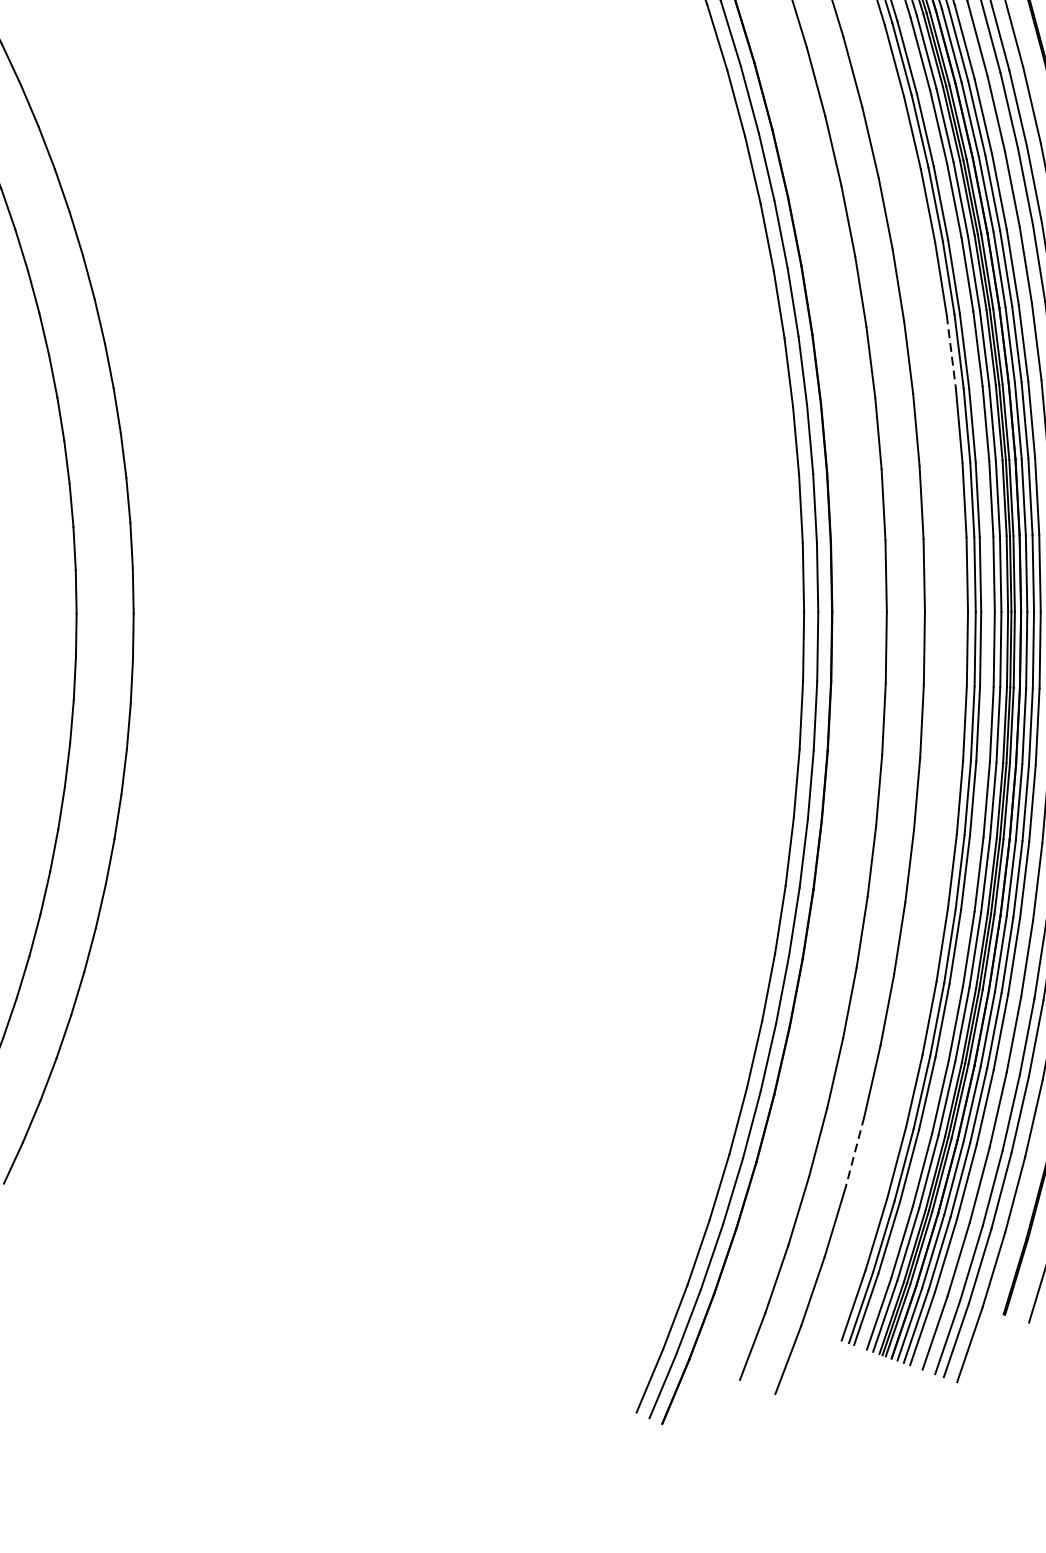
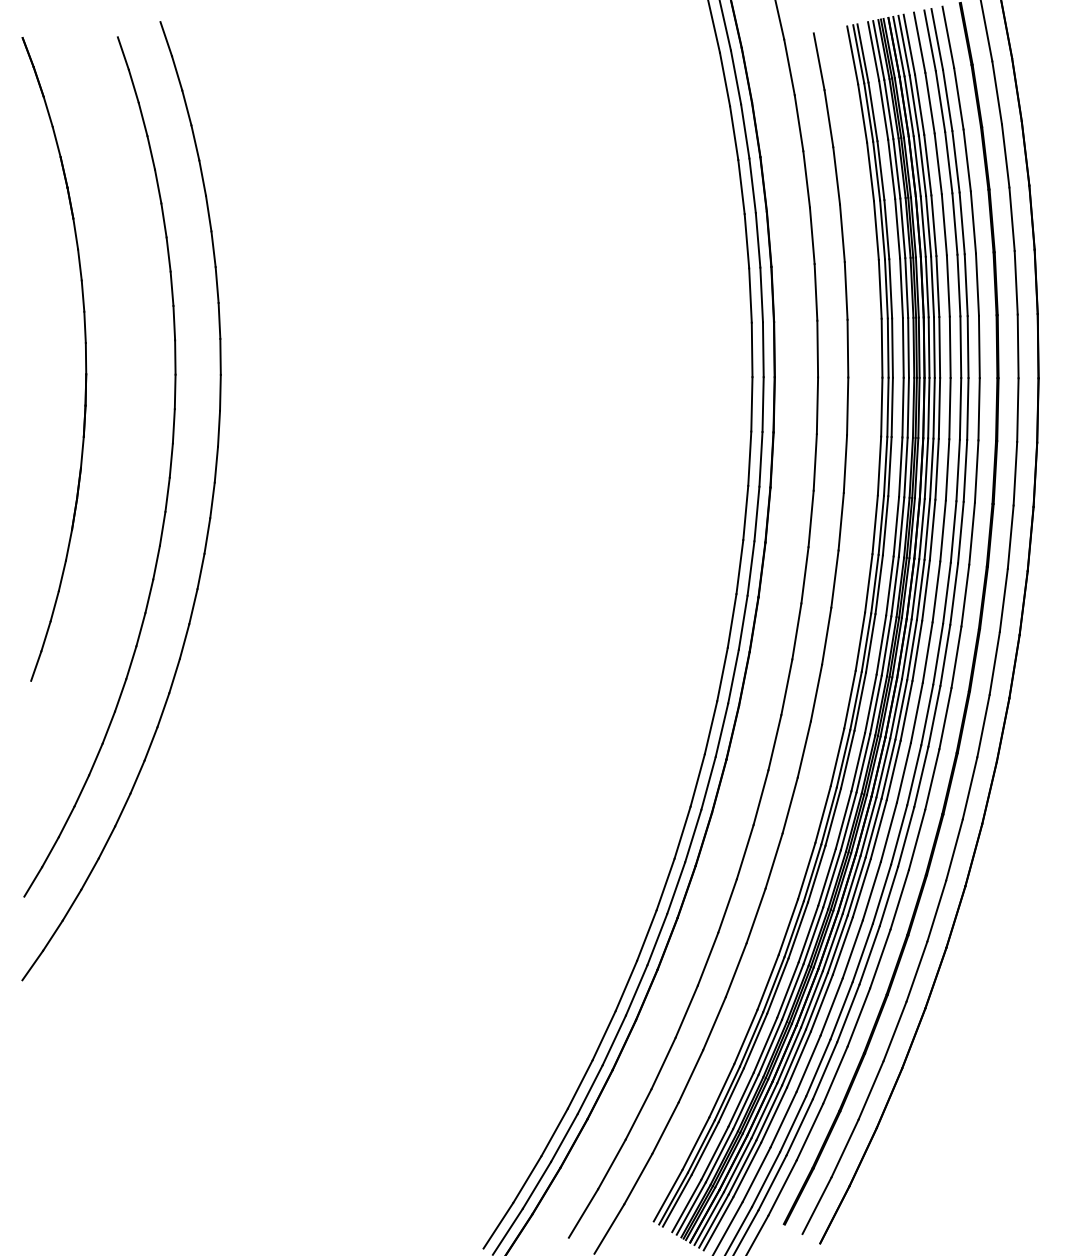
line: (951, 352) -> (879, 466), dashed -> solid
line: (854, 1152) -> (690, 1076), dashed -> solid

